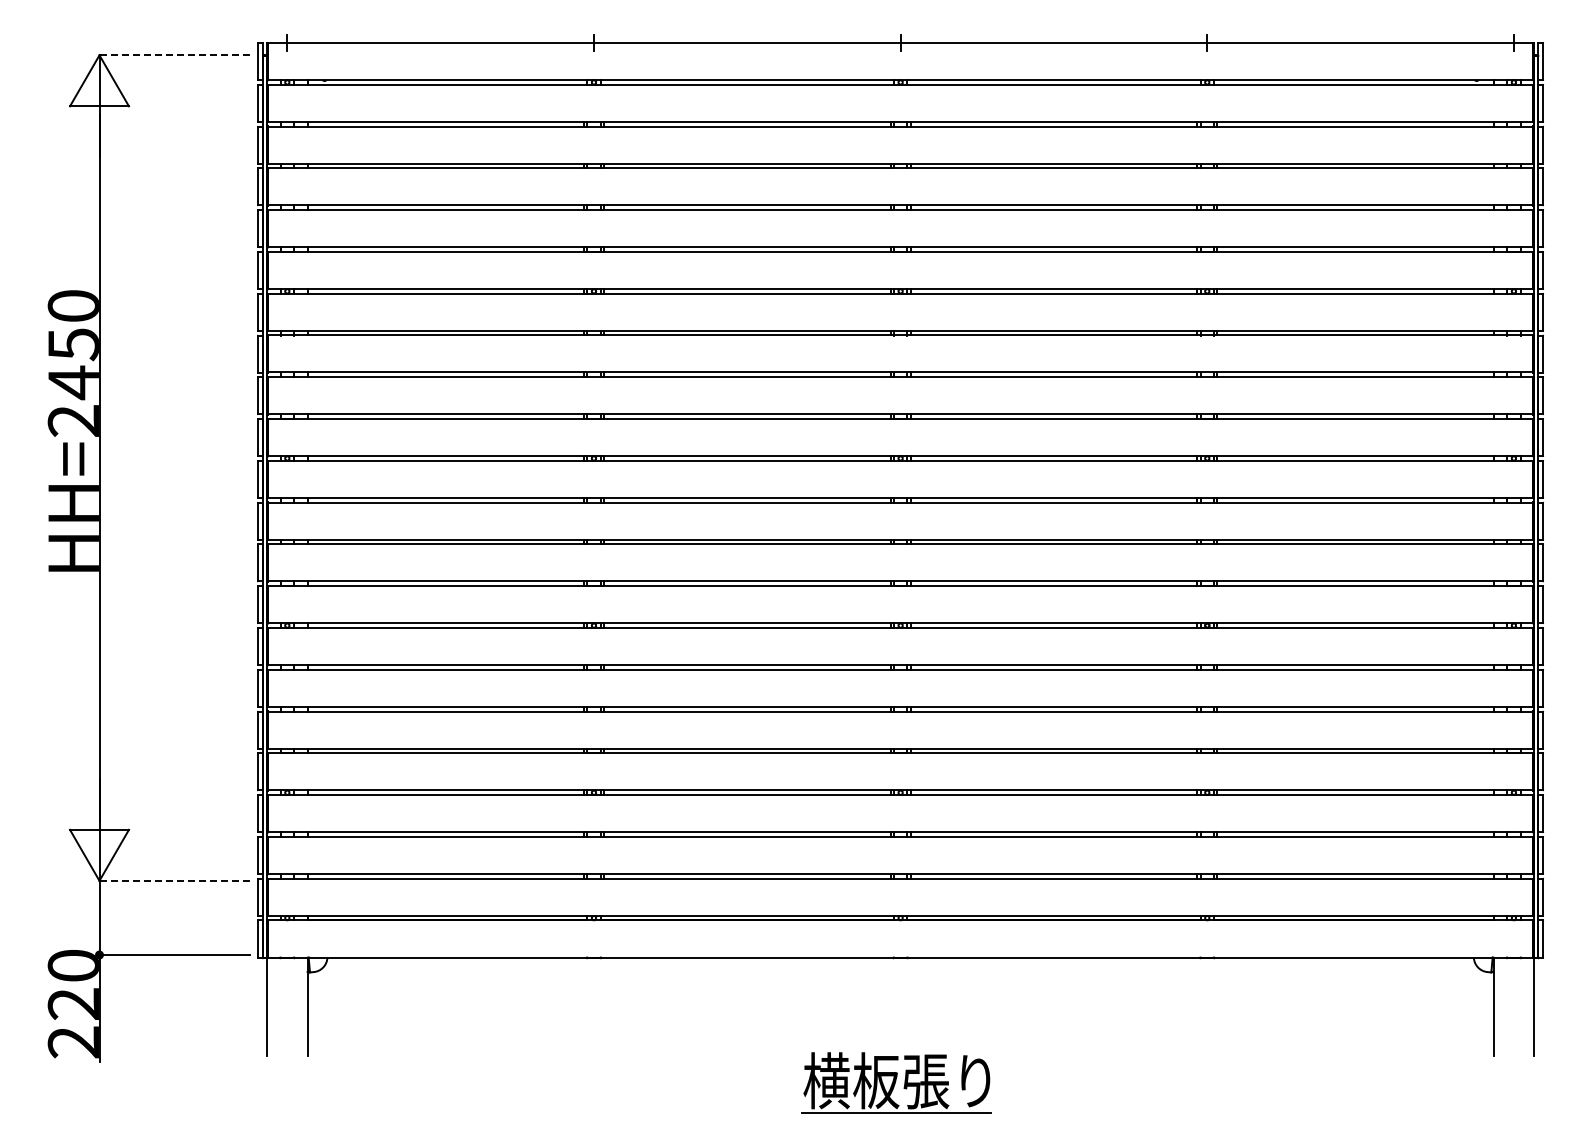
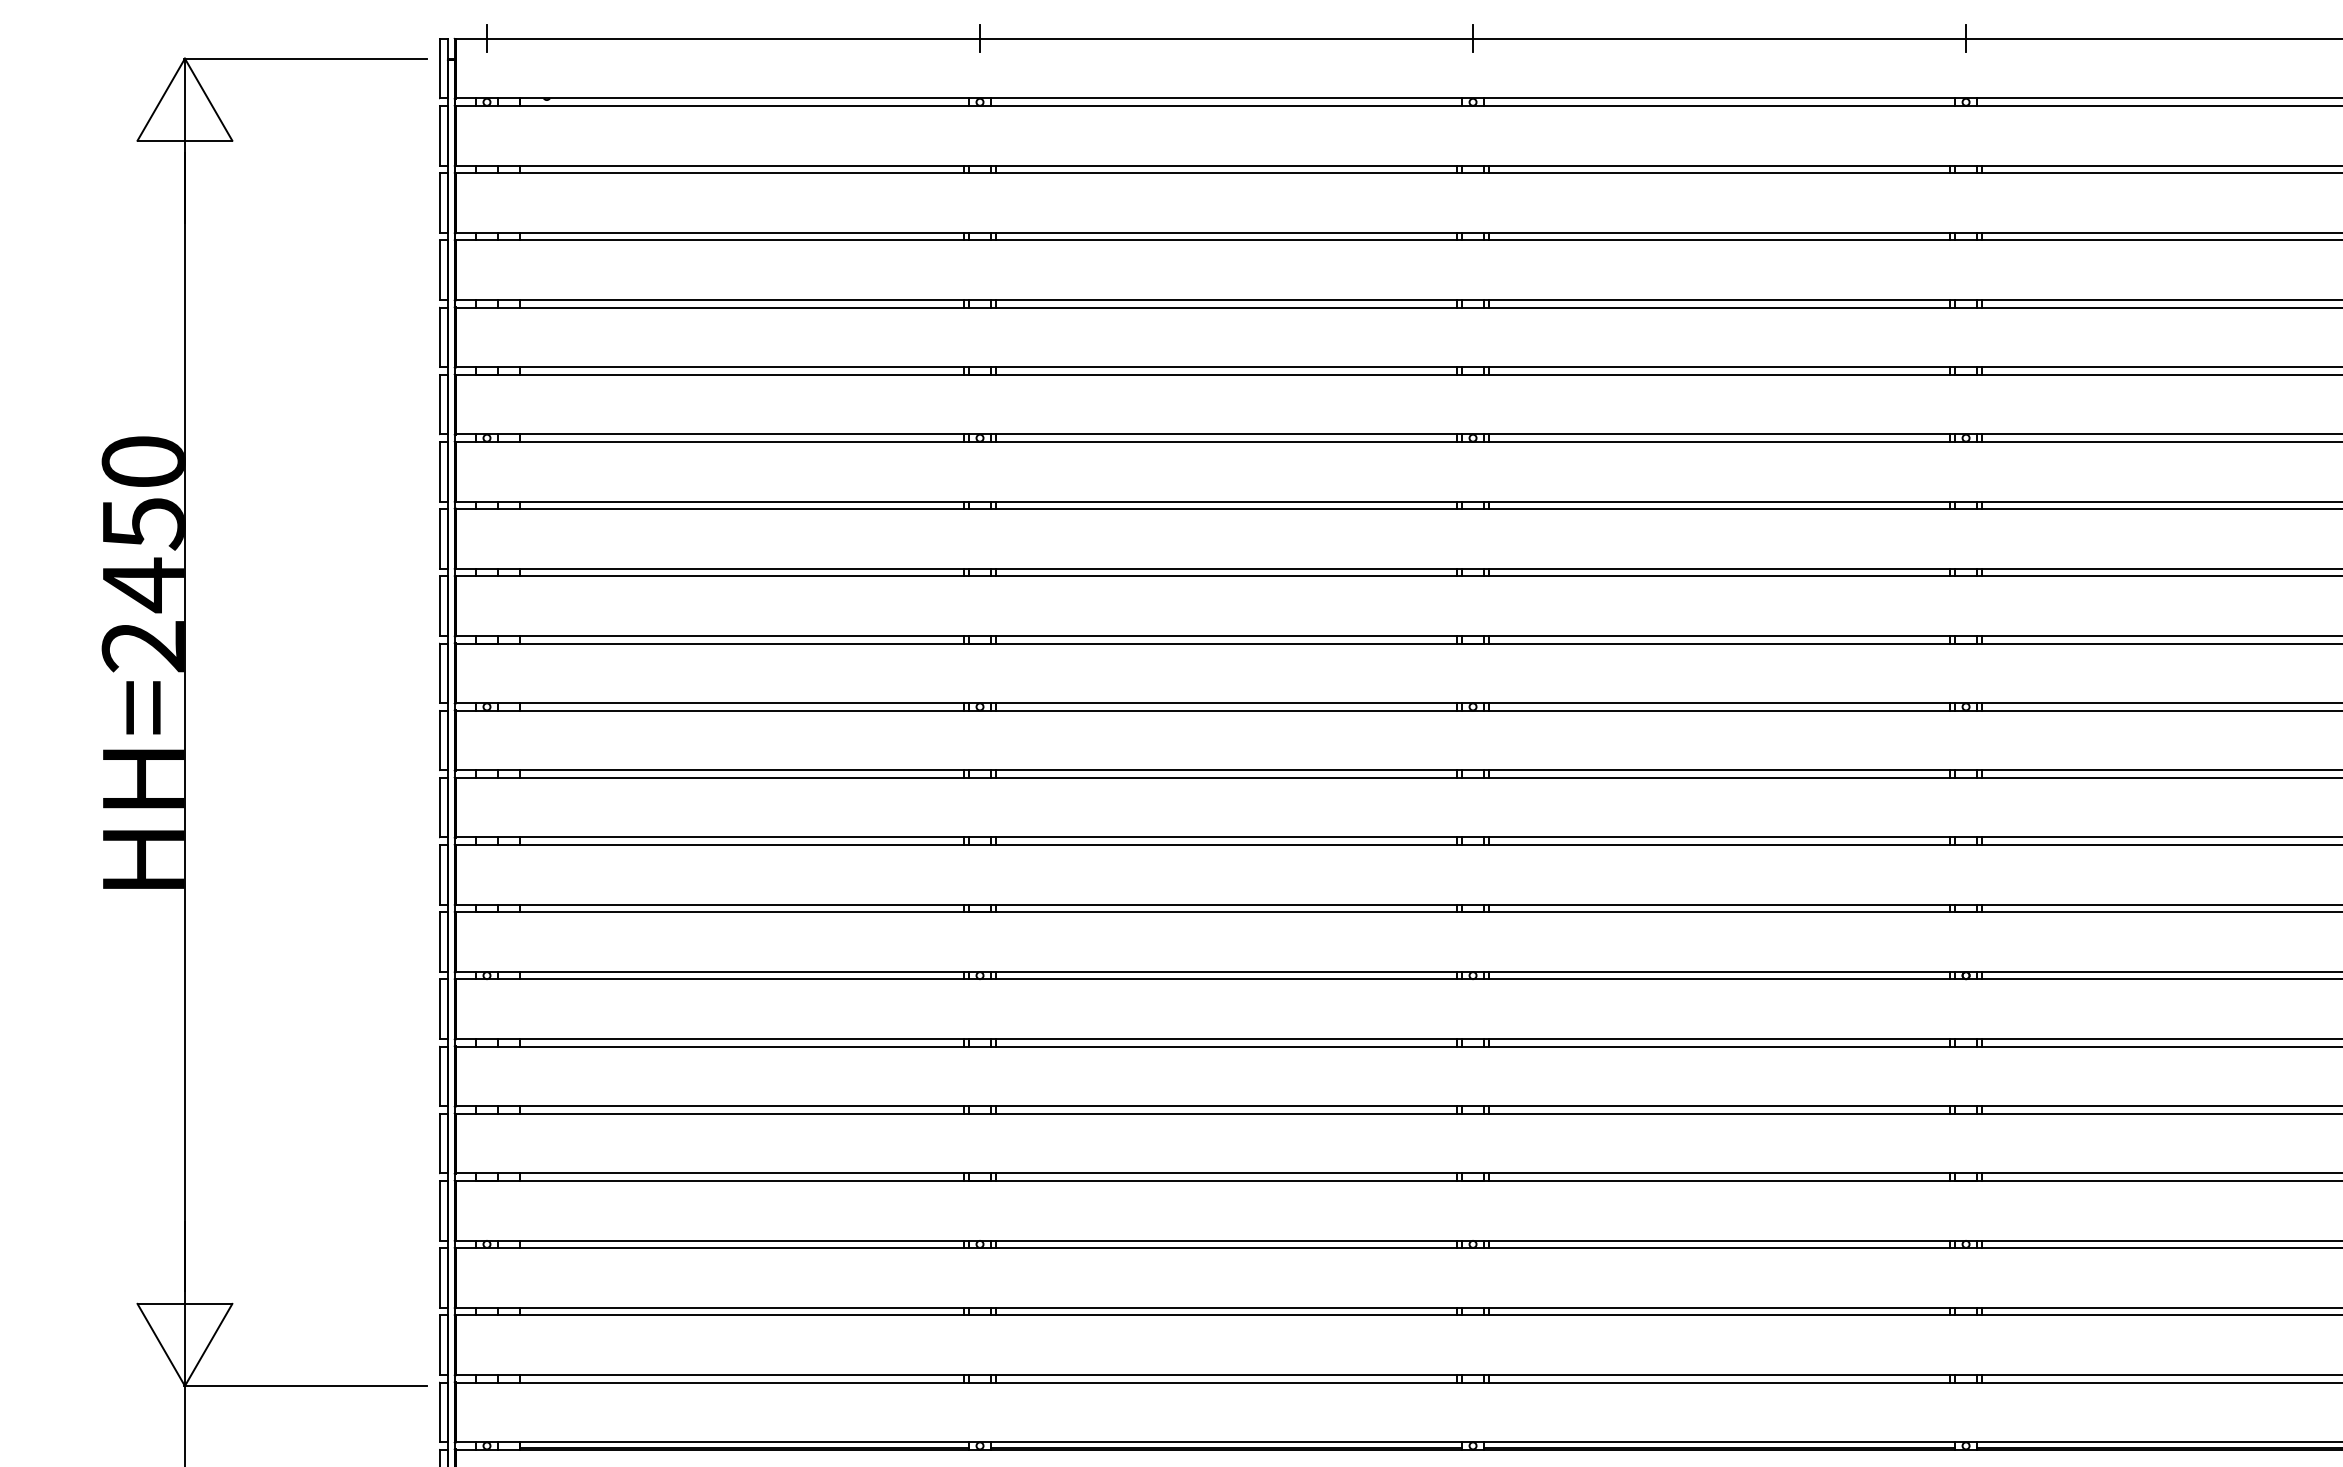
line: (174, 55) -> (305, 58), dashed -> solid
line: (174, 880) -> (305, 1385), dashed -> solid

